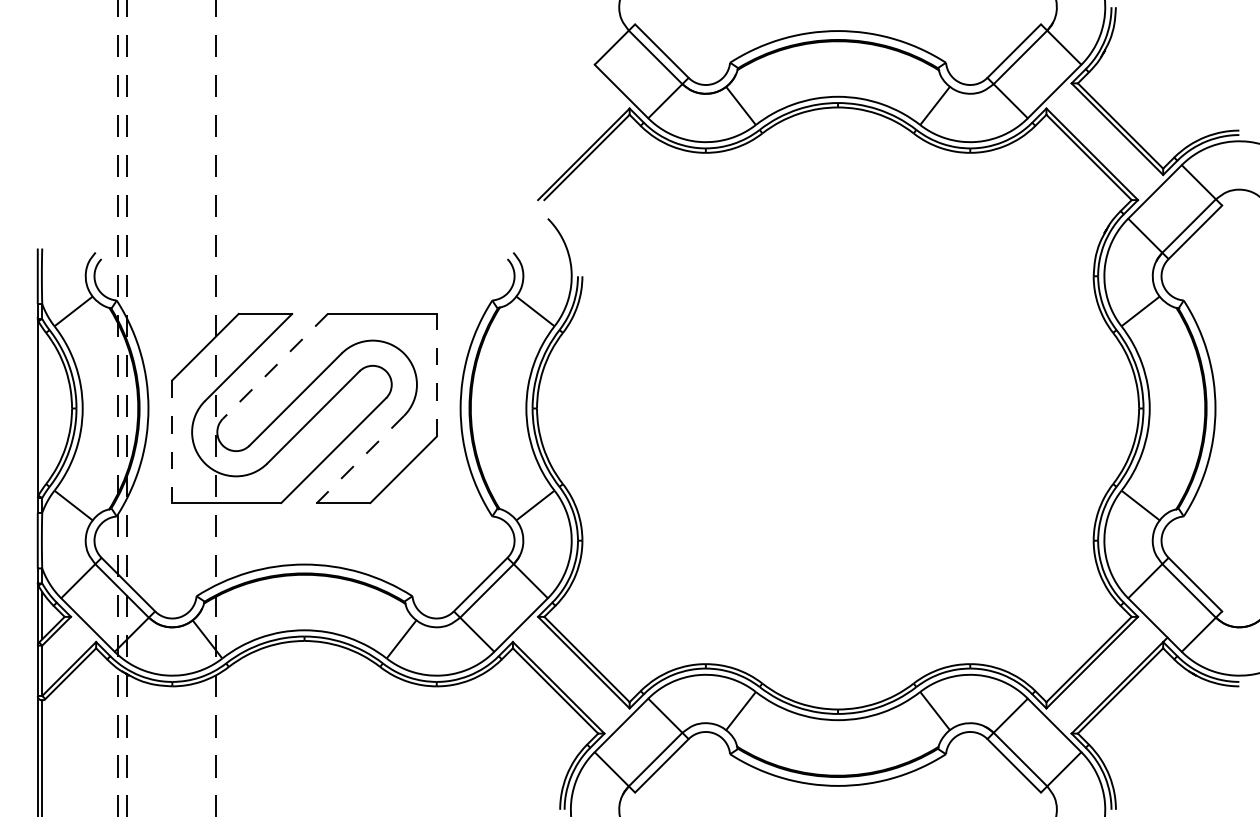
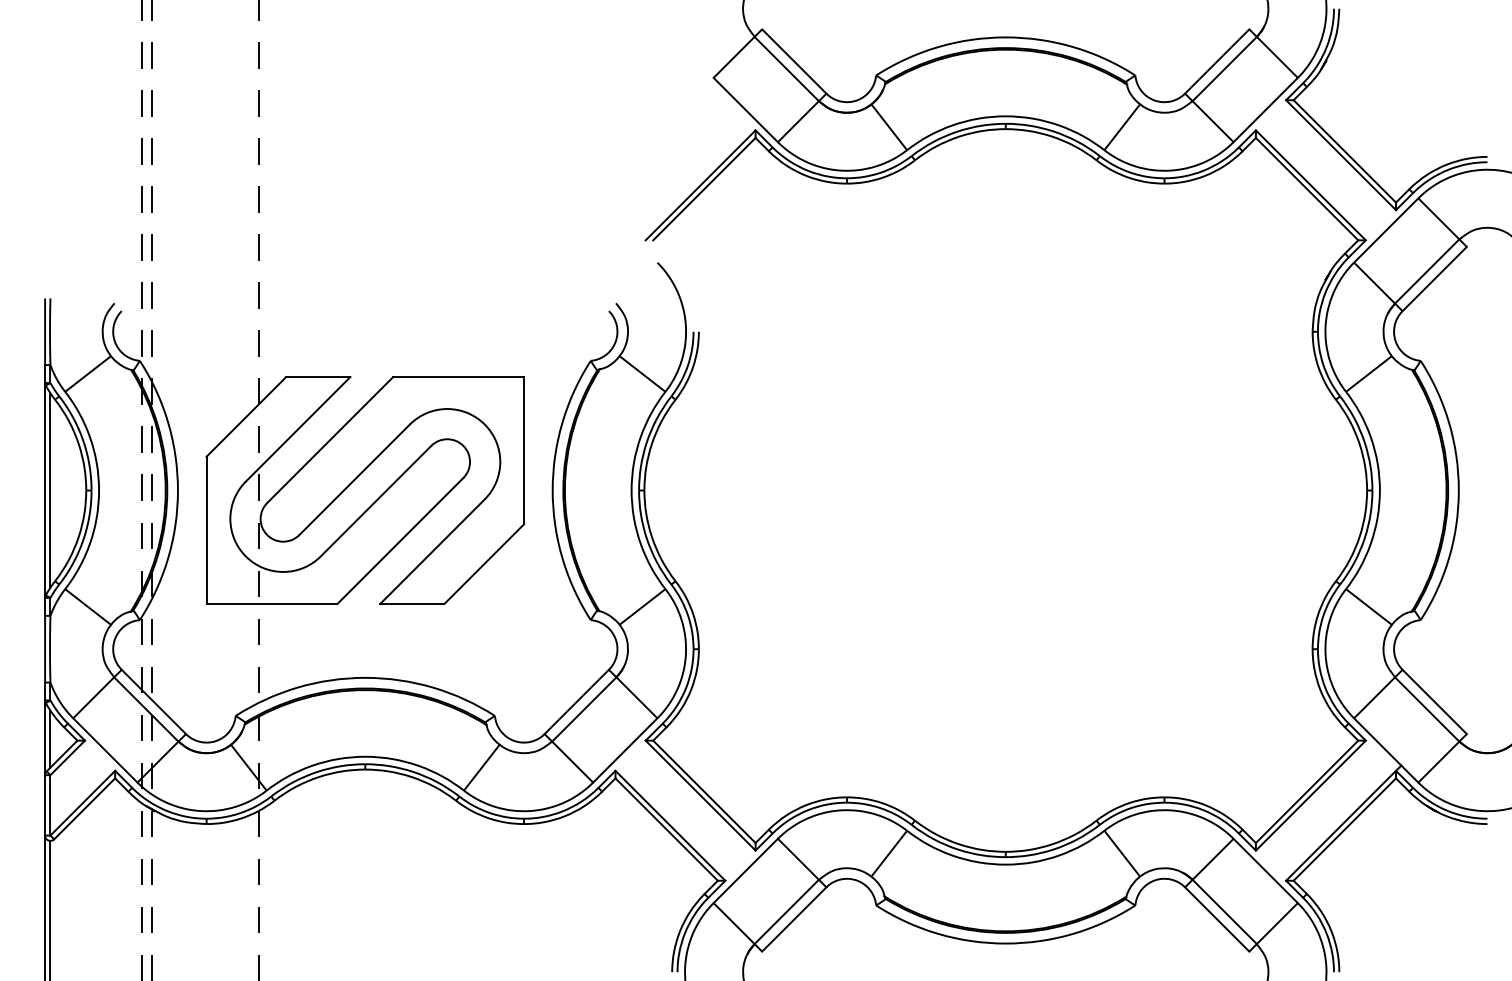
line: (274, 366) -> (329, 440), dashed -> solid
line: (436, 374) -> (523, 449), dashed -> solid
line: (42, 408) -> (50, 490), added
line: (172, 442) -> (206, 531), dashed -> solid
line: (360, 459) -> (432, 551), dashed -> solid

